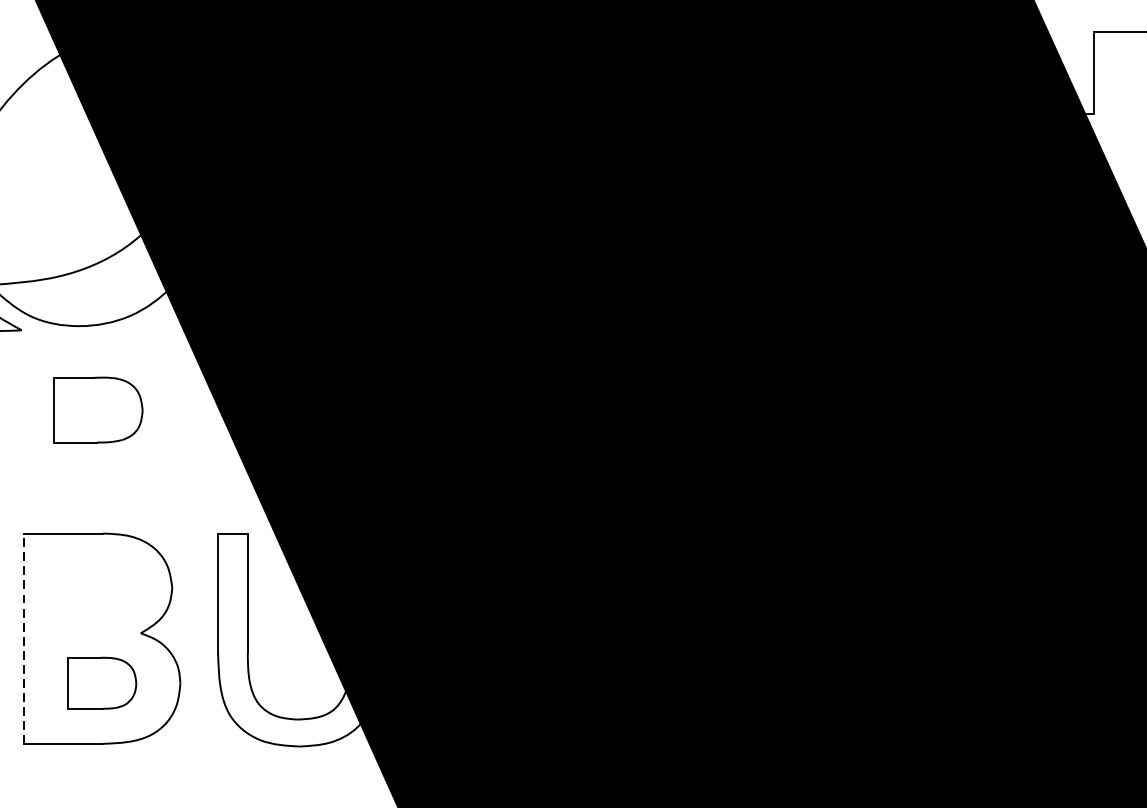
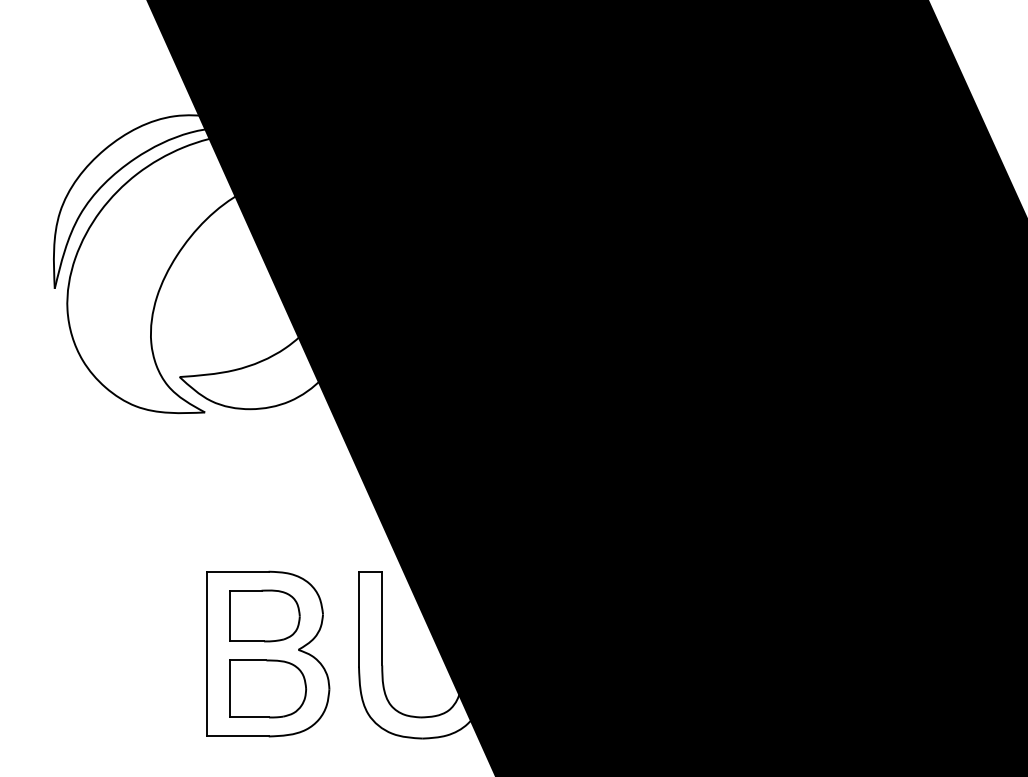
part: (97, 409) -> (264, 615), moved
line: (23, 637) -> (206, 653), dashed -> solid
part: (102, 682) -> (268, 688), size x1.43

